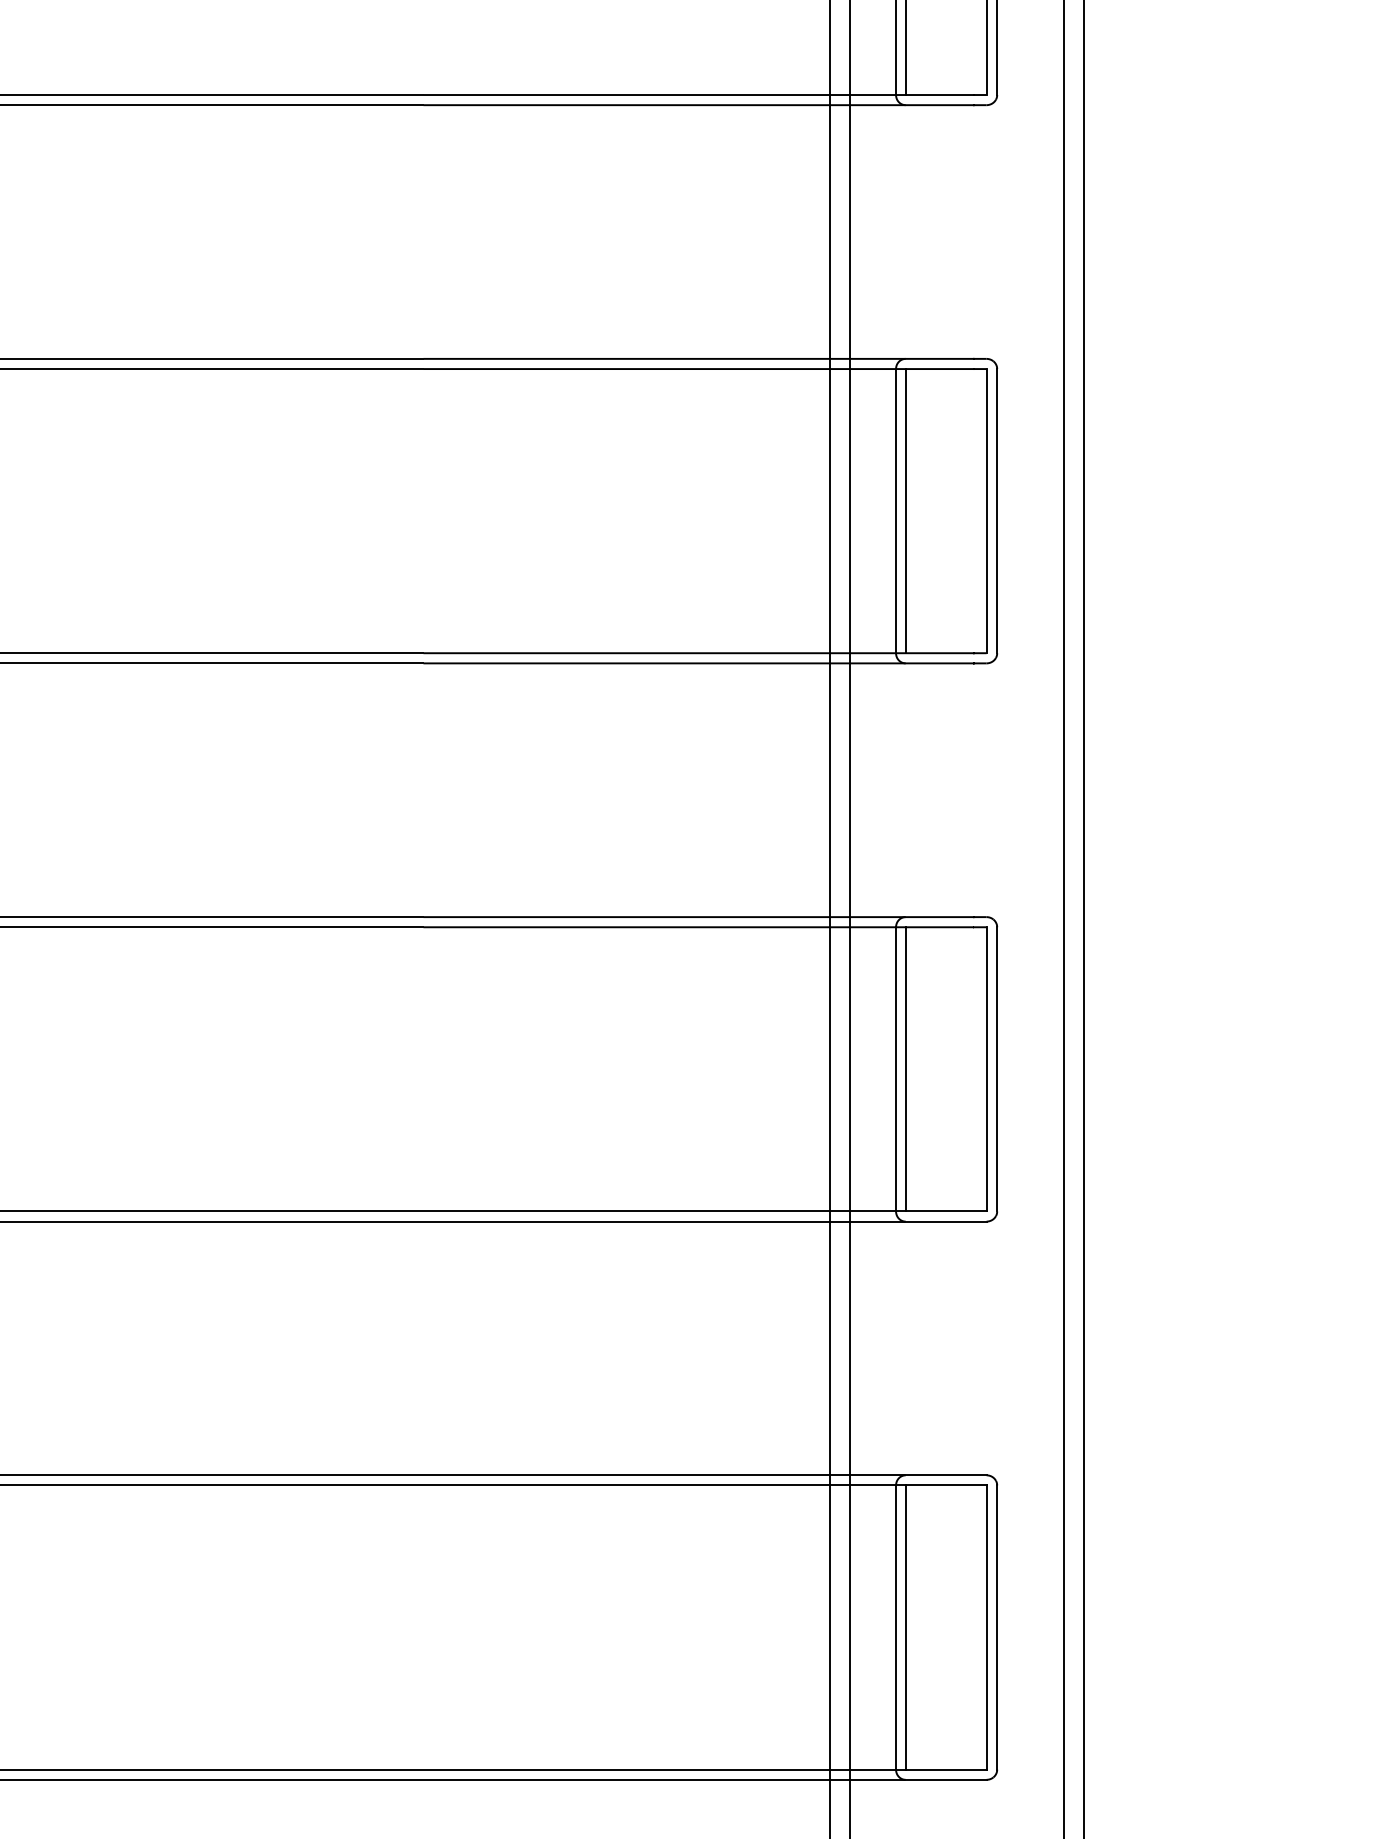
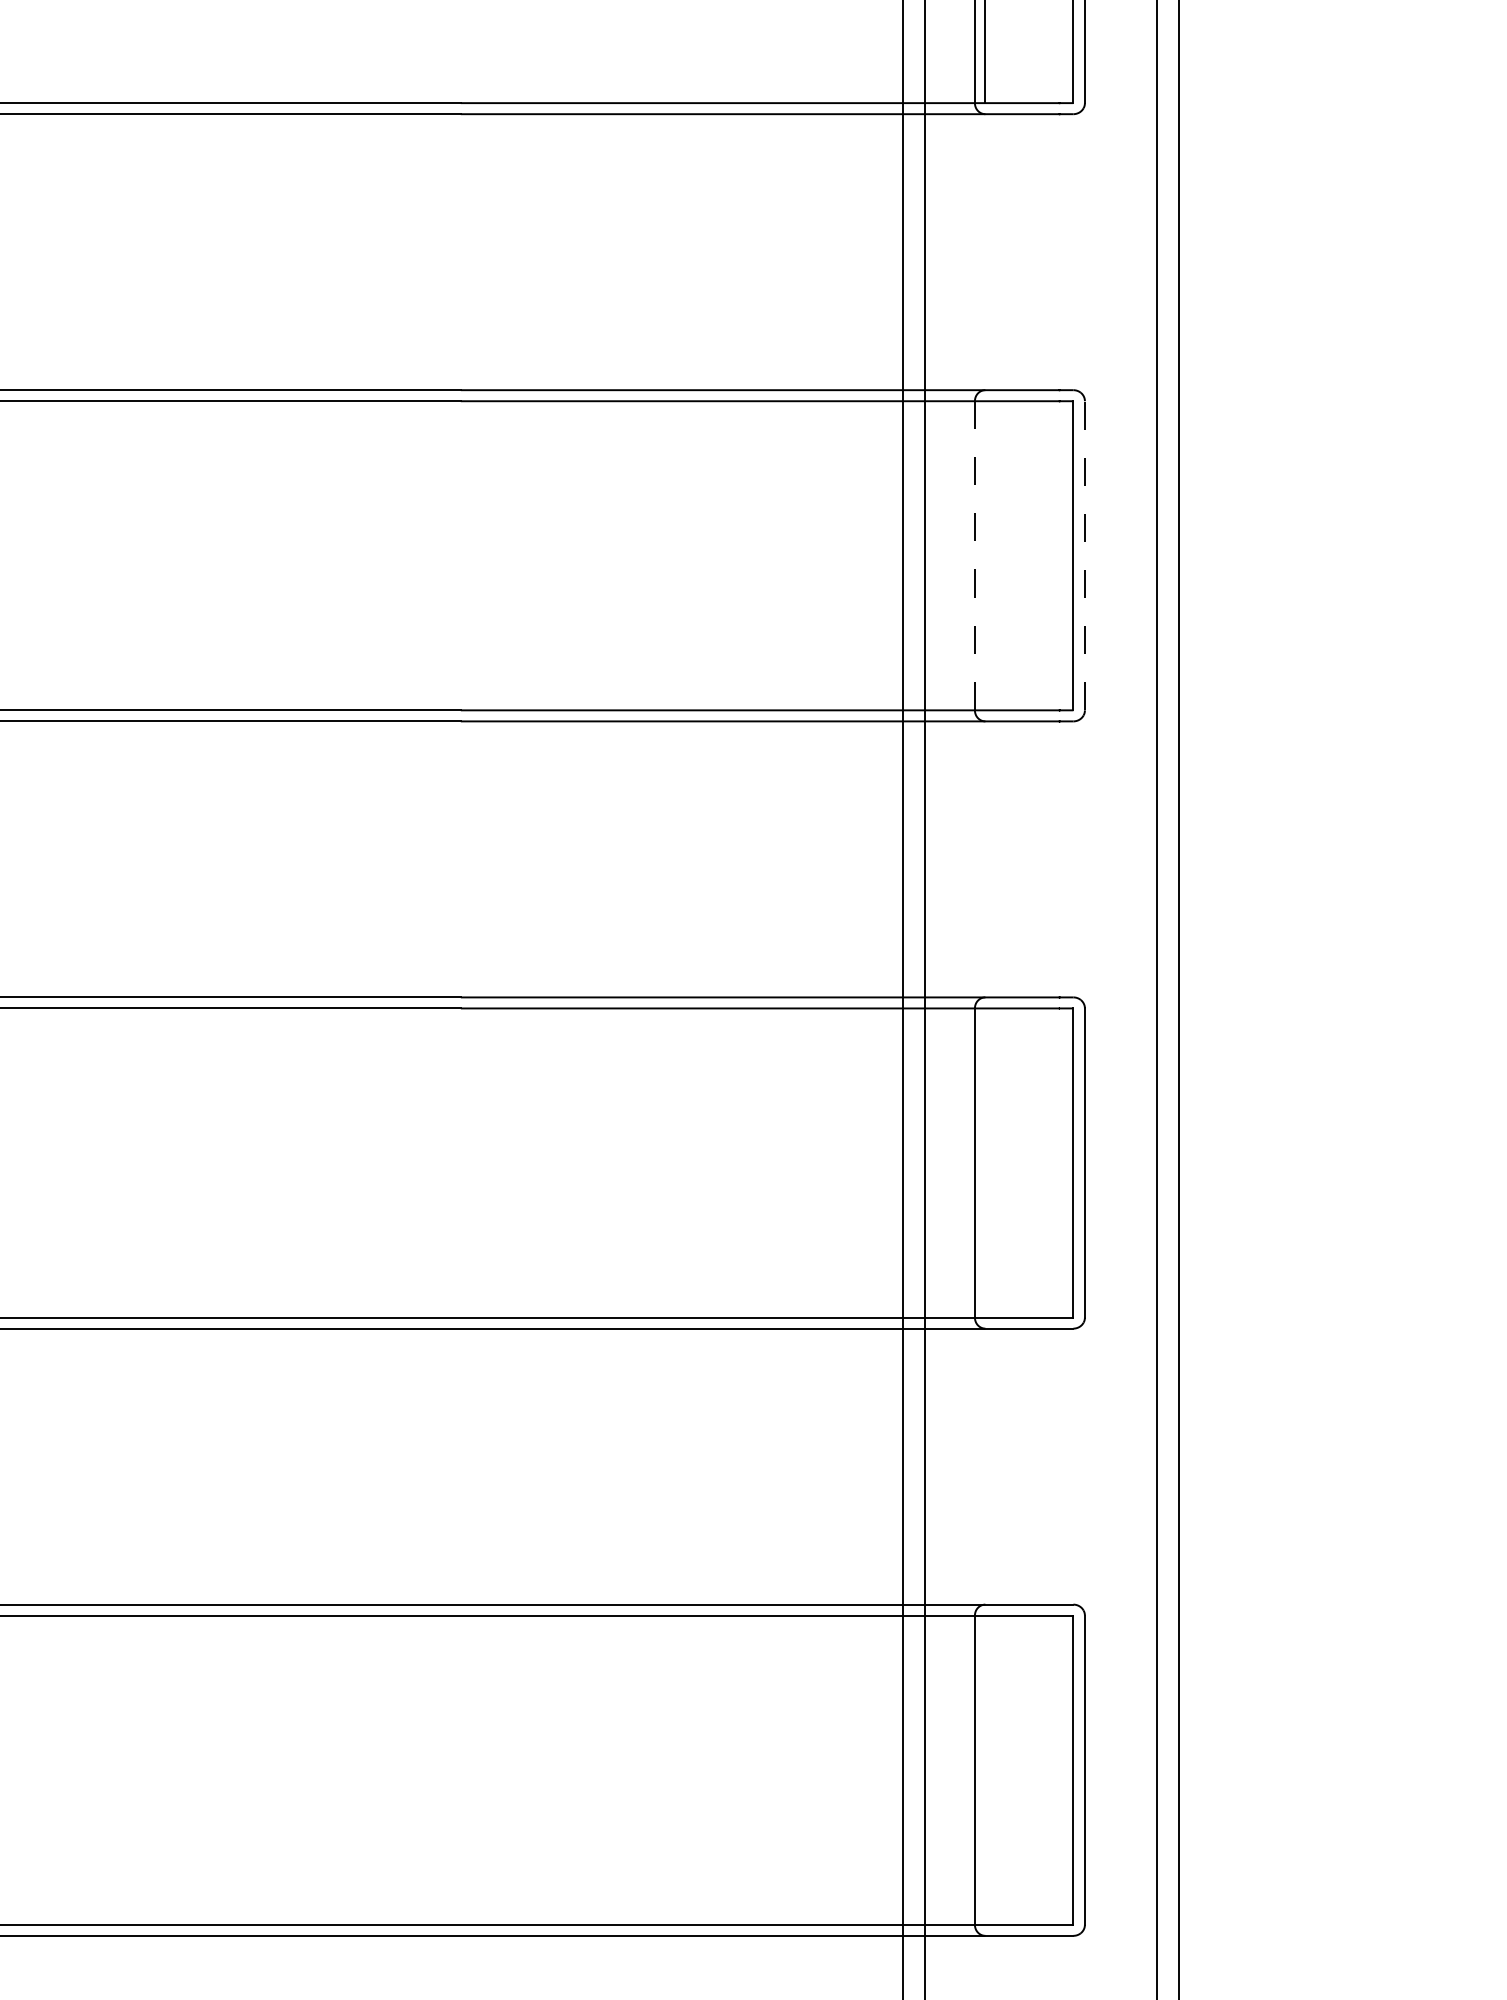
line: (895, 510) -> (974, 555), solid -> dashed
line: (905, 510) -> (985, 555), removed
line: (996, 510) -> (1084, 555), solid -> dashed
line: (905, 1068) -> (985, 1162), removed
line: (905, 1626) -> (985, 1769), removed

